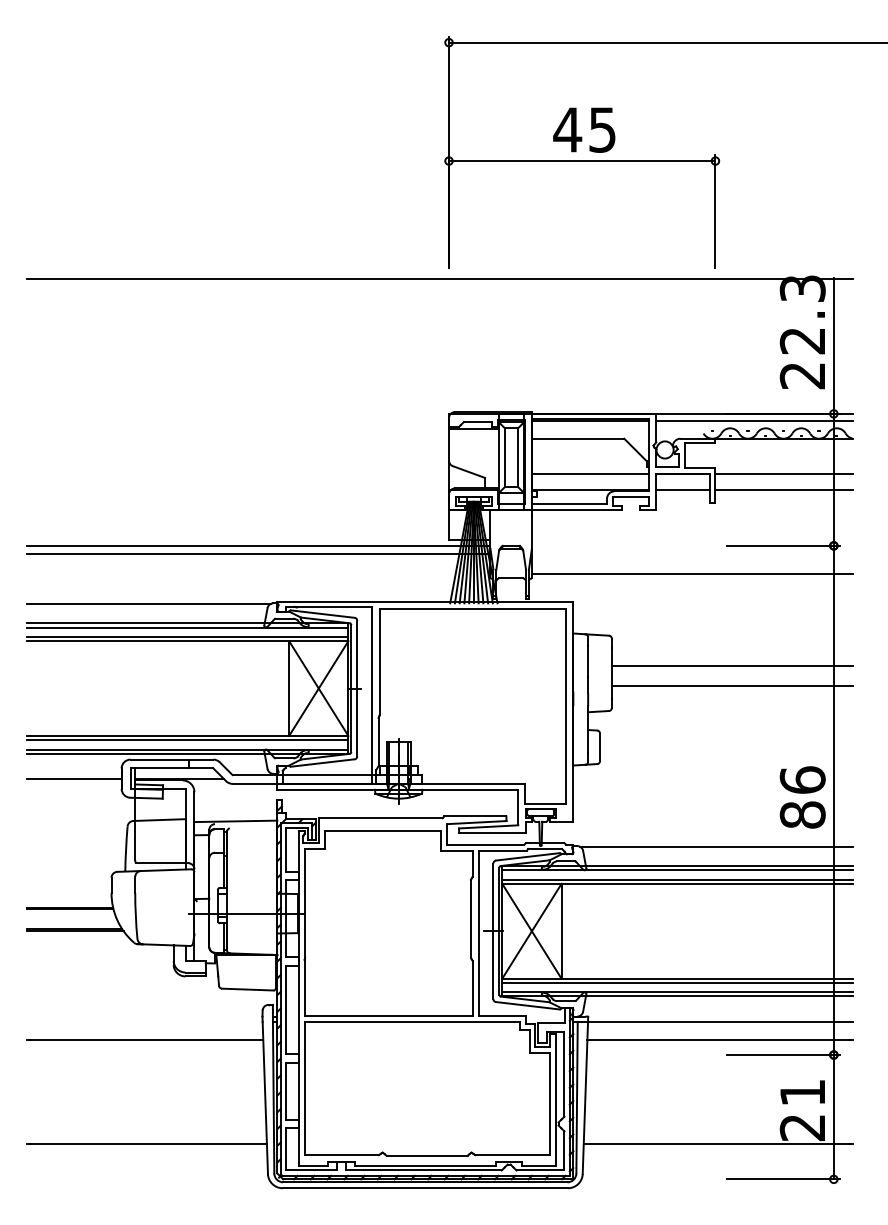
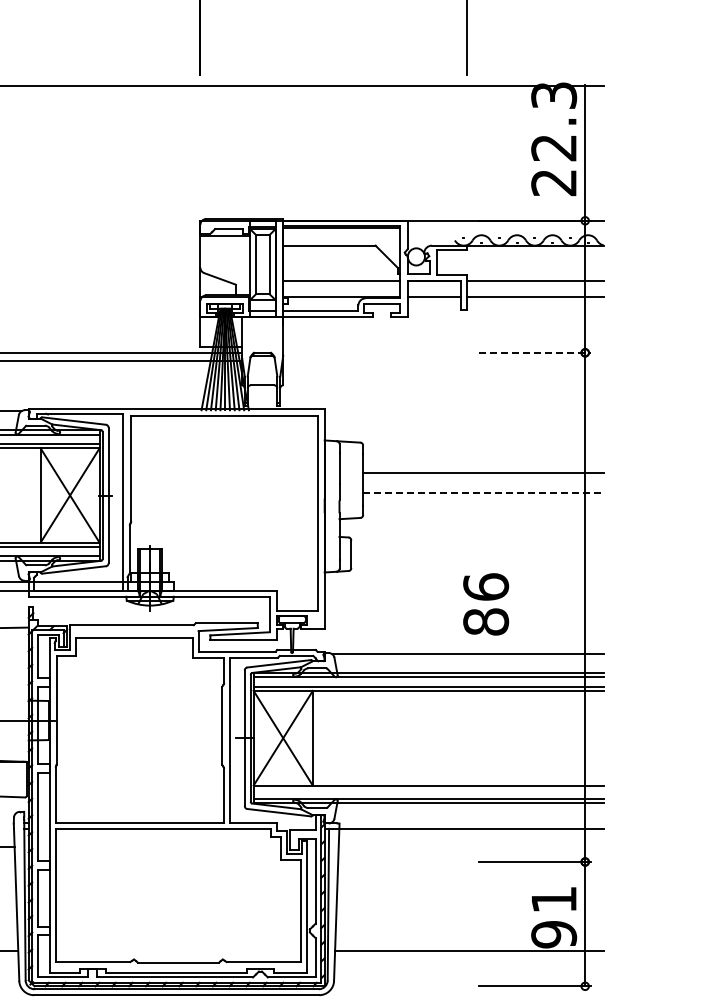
line: (754, 420) -> (505, 227), removed
line: (784, 545) -> (535, 352), solid -> dashed
line: (691, 573) -> (442, 380), removed
line: (732, 686) -> (483, 493), solid -> dashed
text: (802, 797) -> (485, 604), moved
line: (677, 982) -> (428, 789), removed
line: (719, 1040) -> (470, 847), removed
text: (802, 1127) -> (553, 934), 21 -> 91

